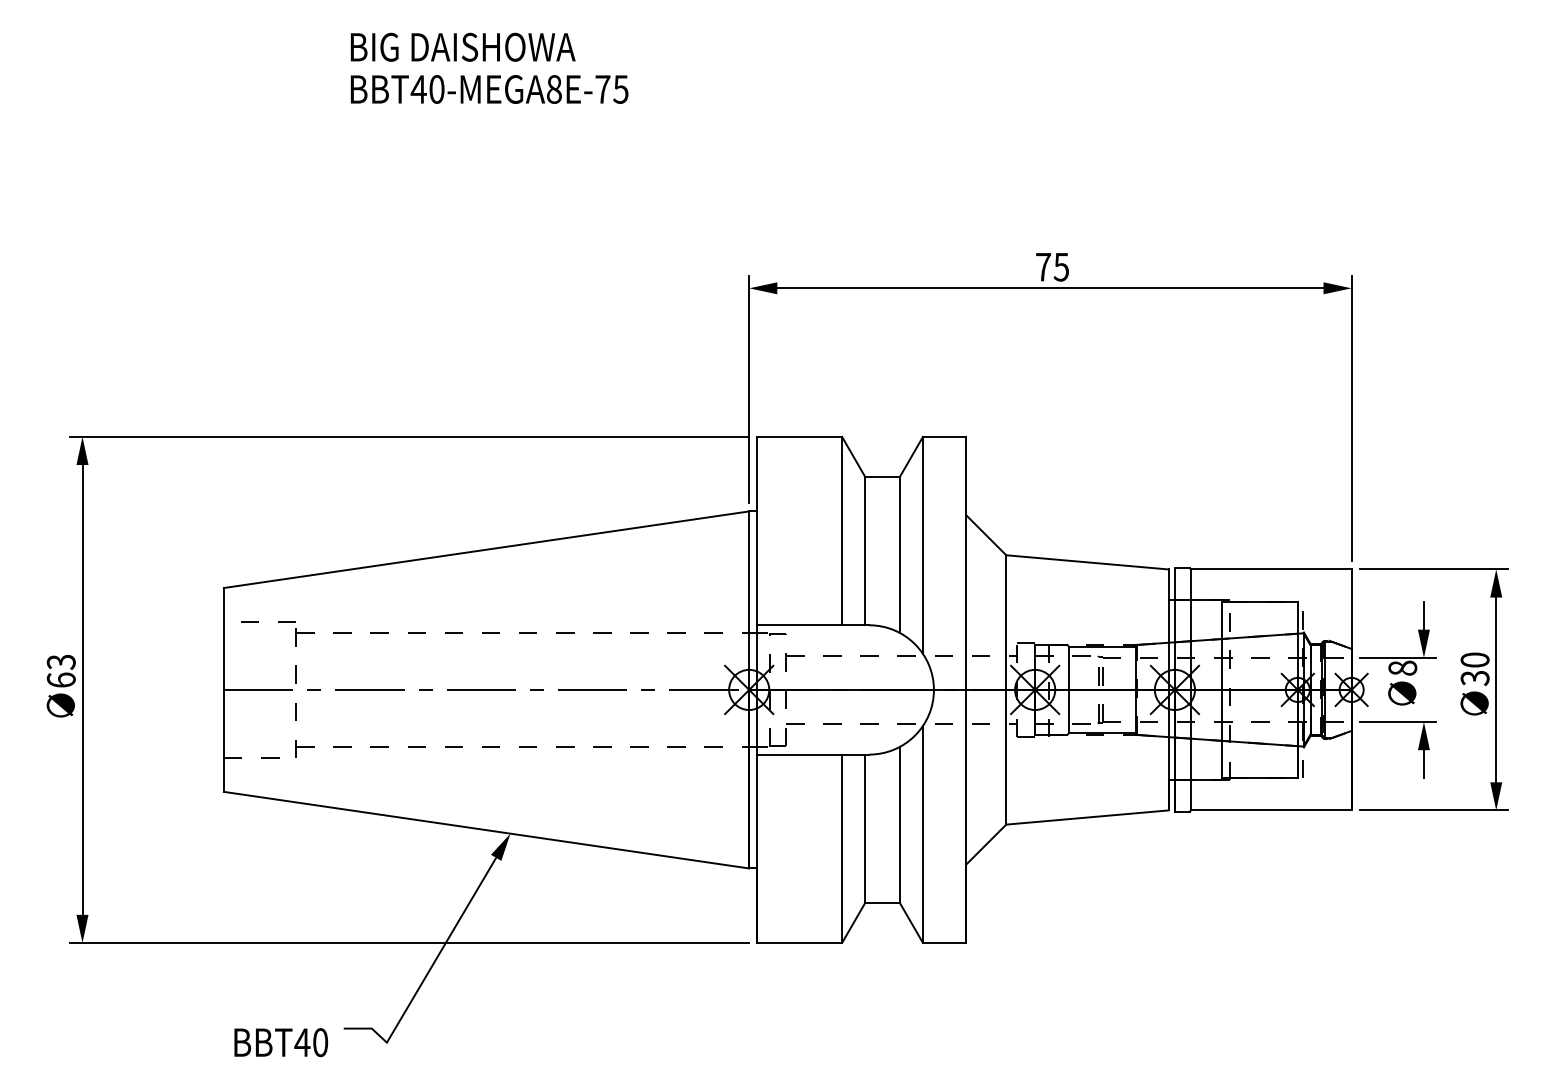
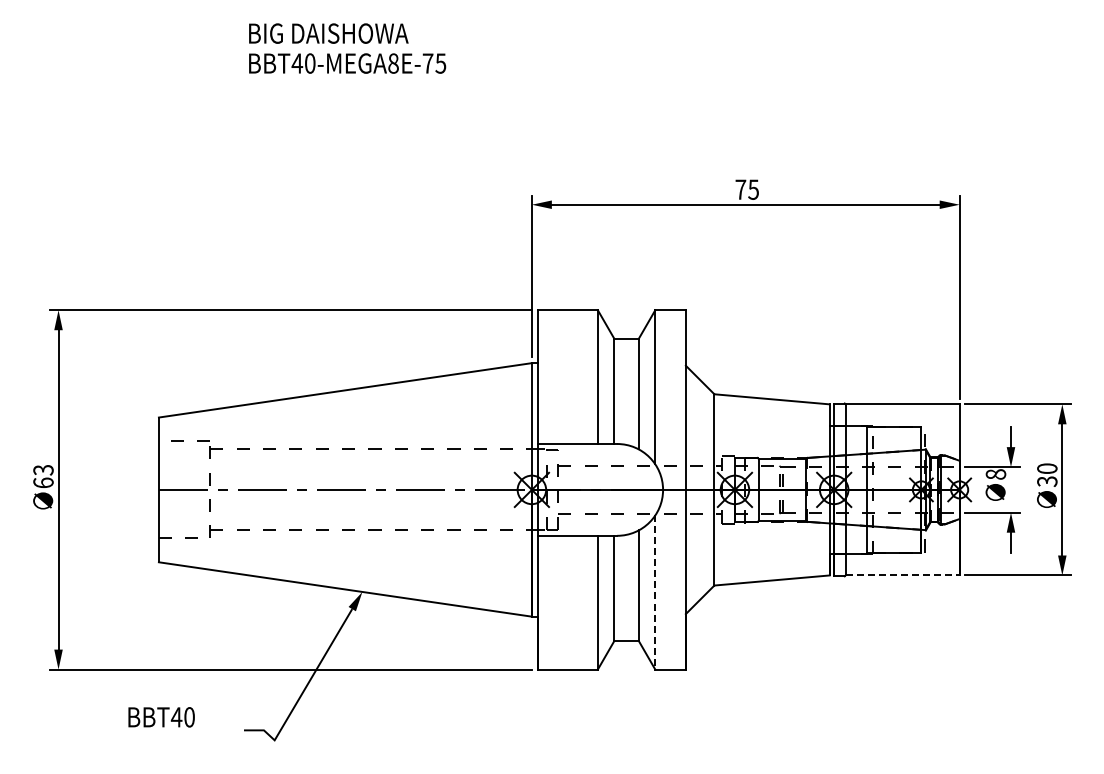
line: (1272, 810) -> (903, 575), solid -> dashed
line: (923, 835) -> (655, 593), solid -> dashed
text: (281, 1042) -> (161, 717), moved

